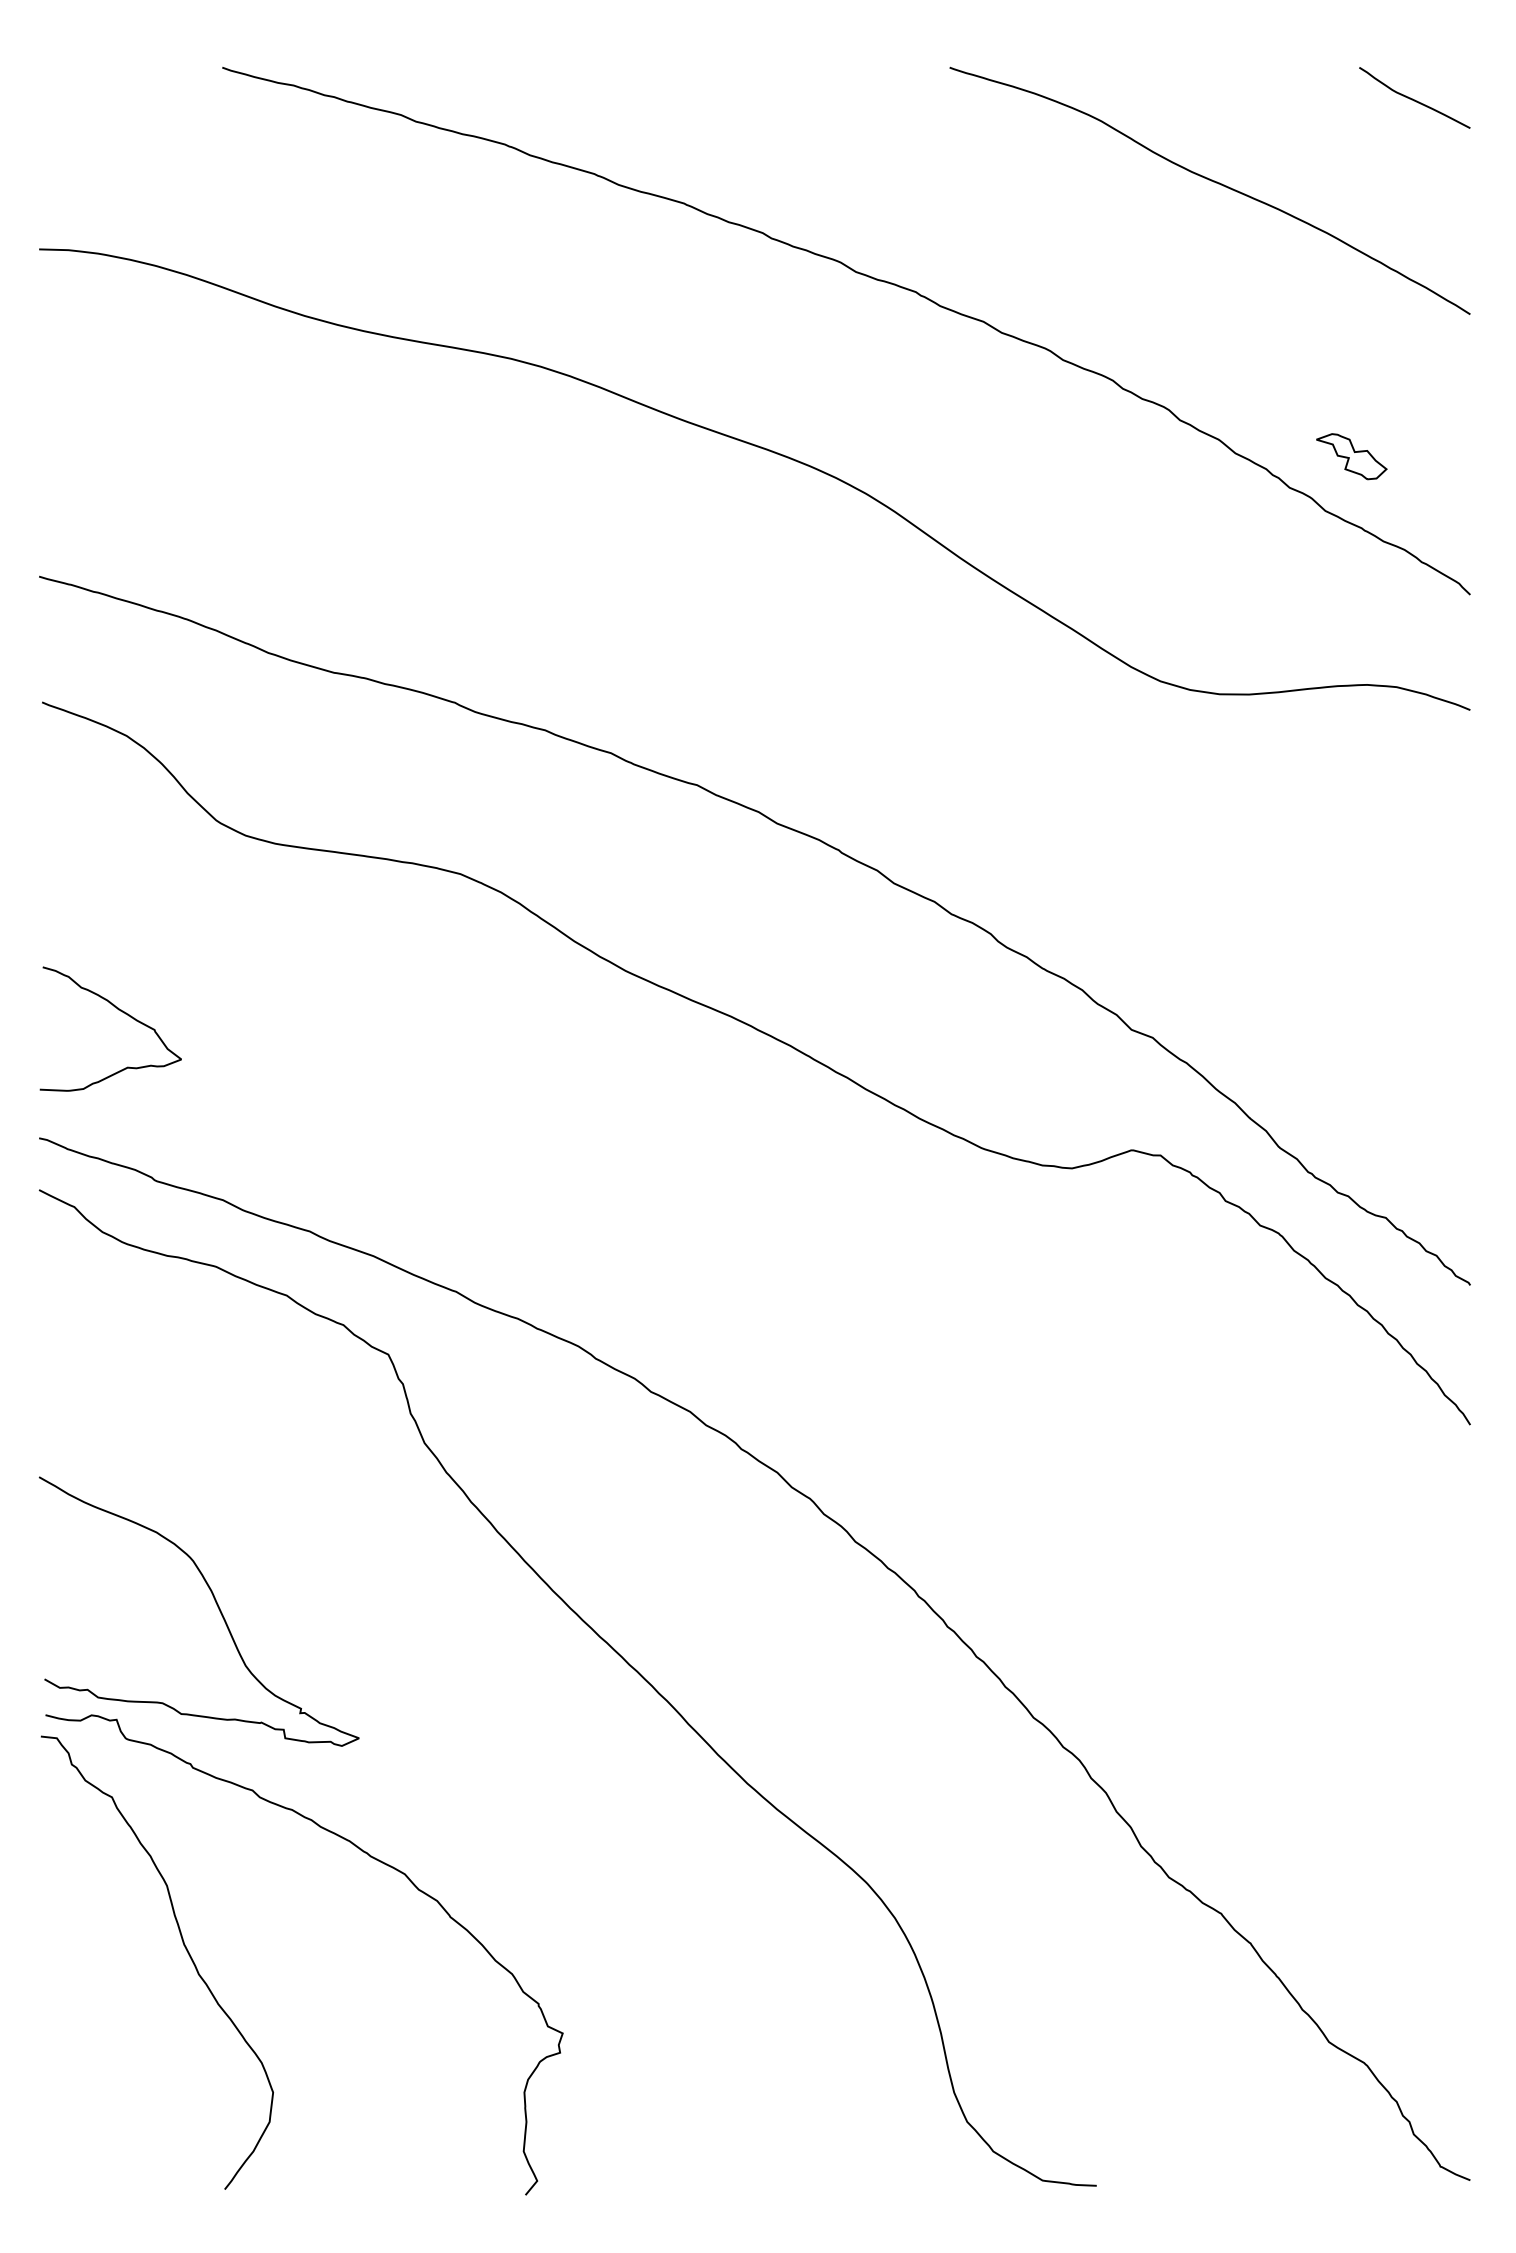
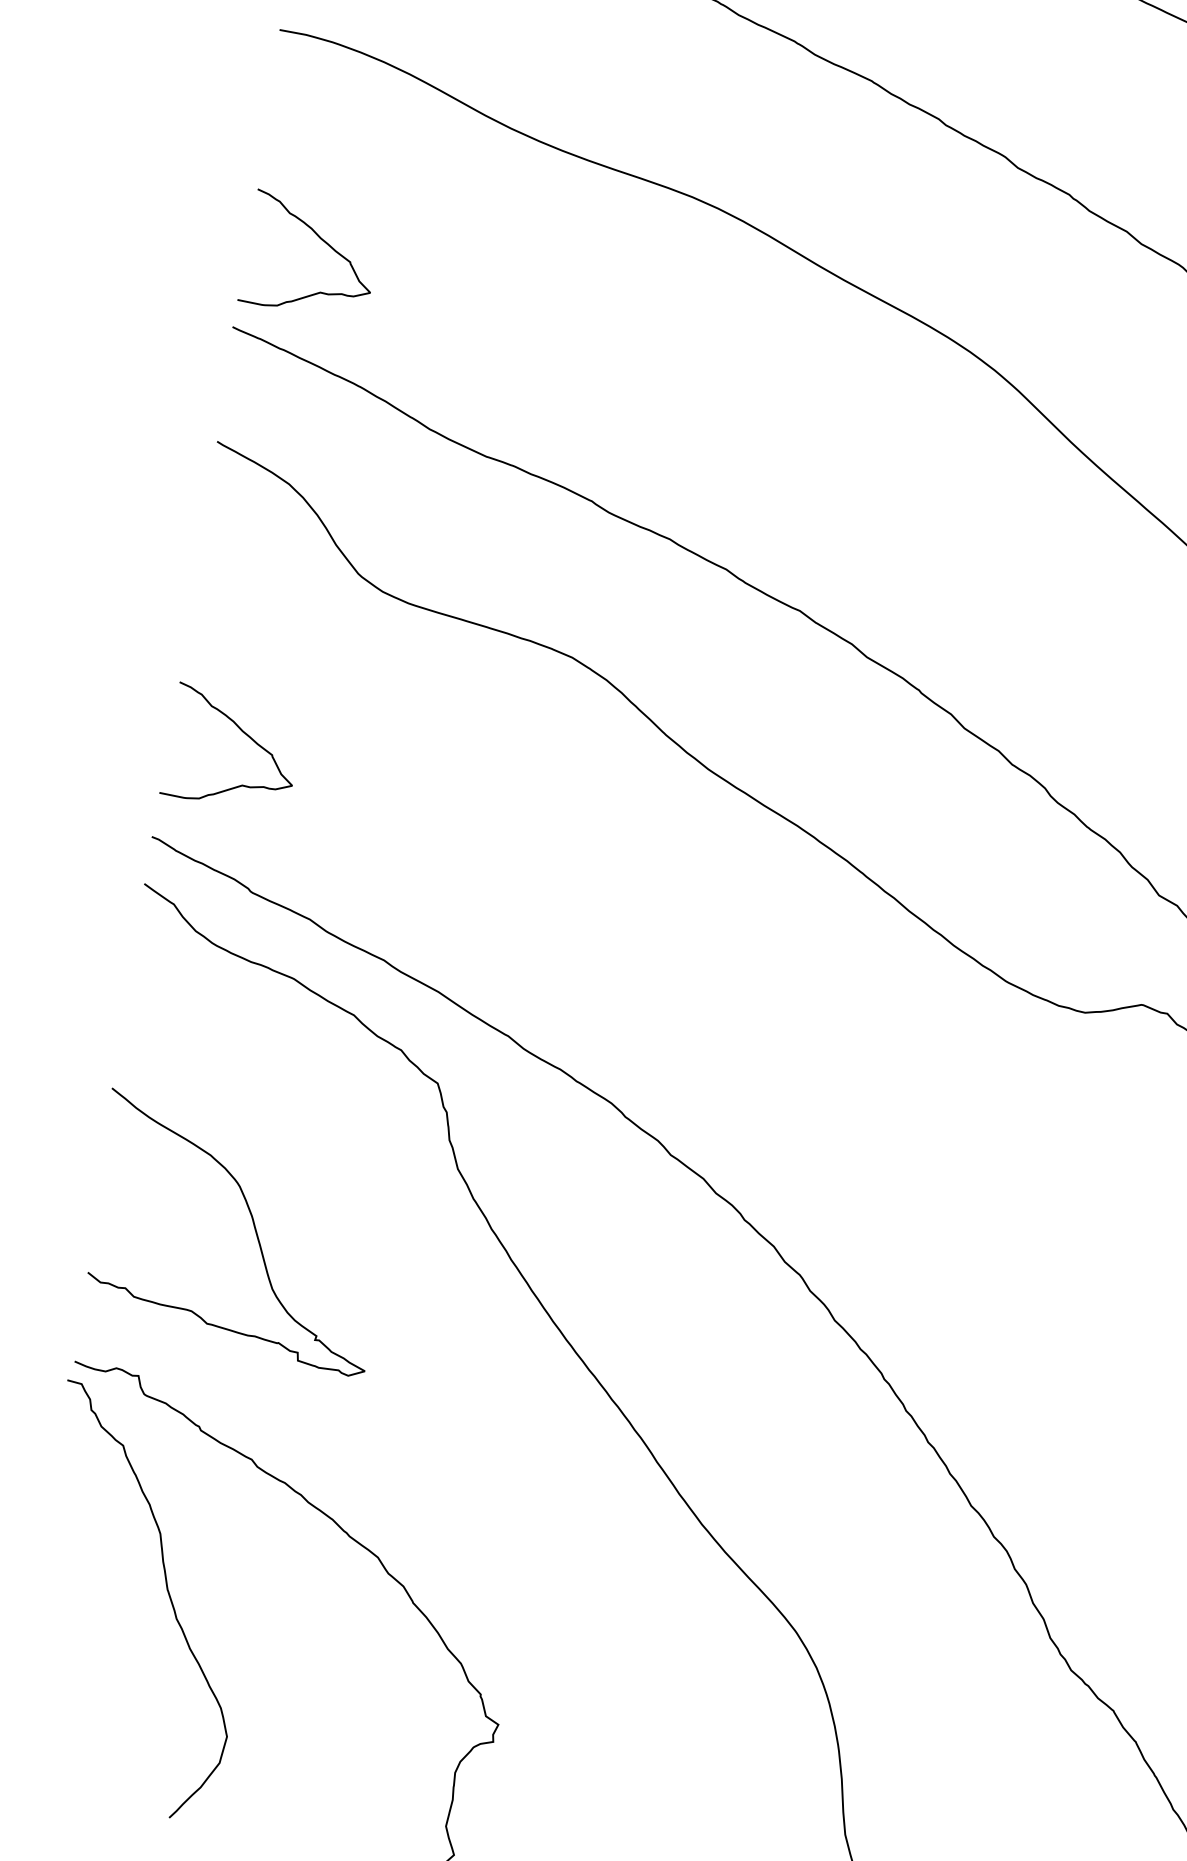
curve: (118, 467) -> (320, 239), added
curve: (216, 1605) -> (254, 1230), moved

